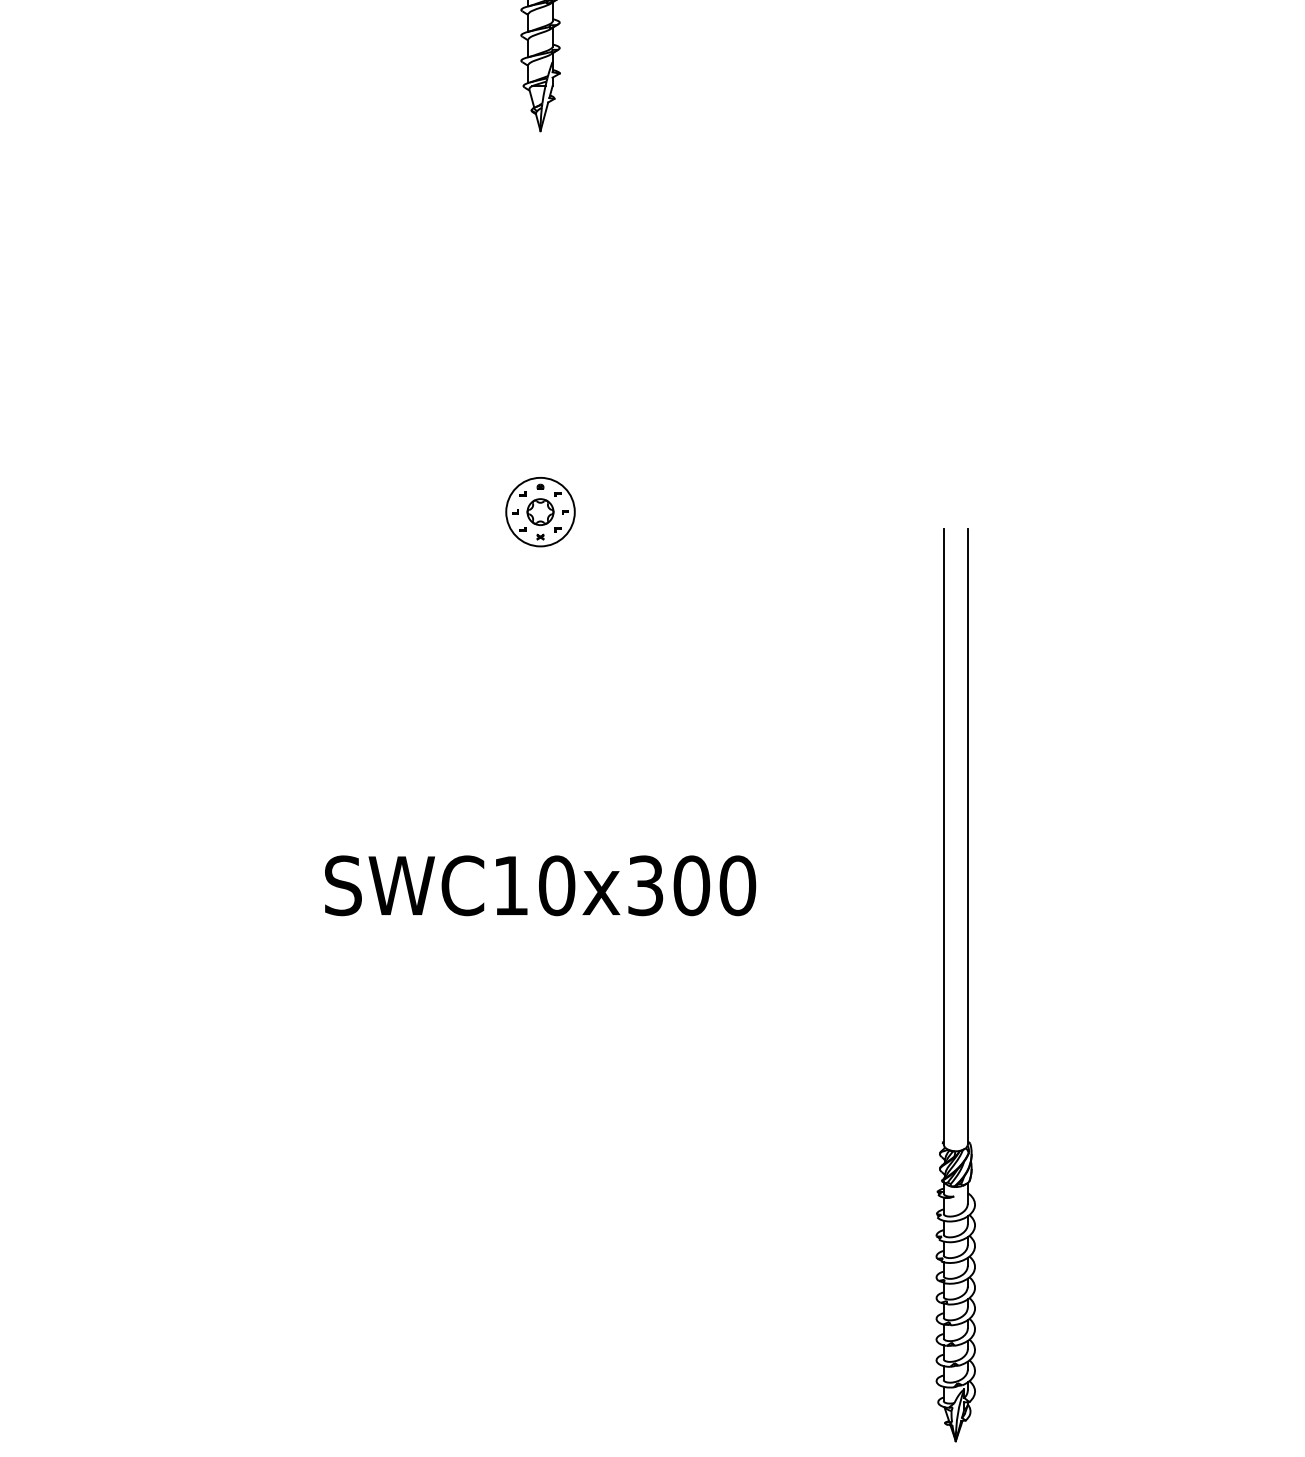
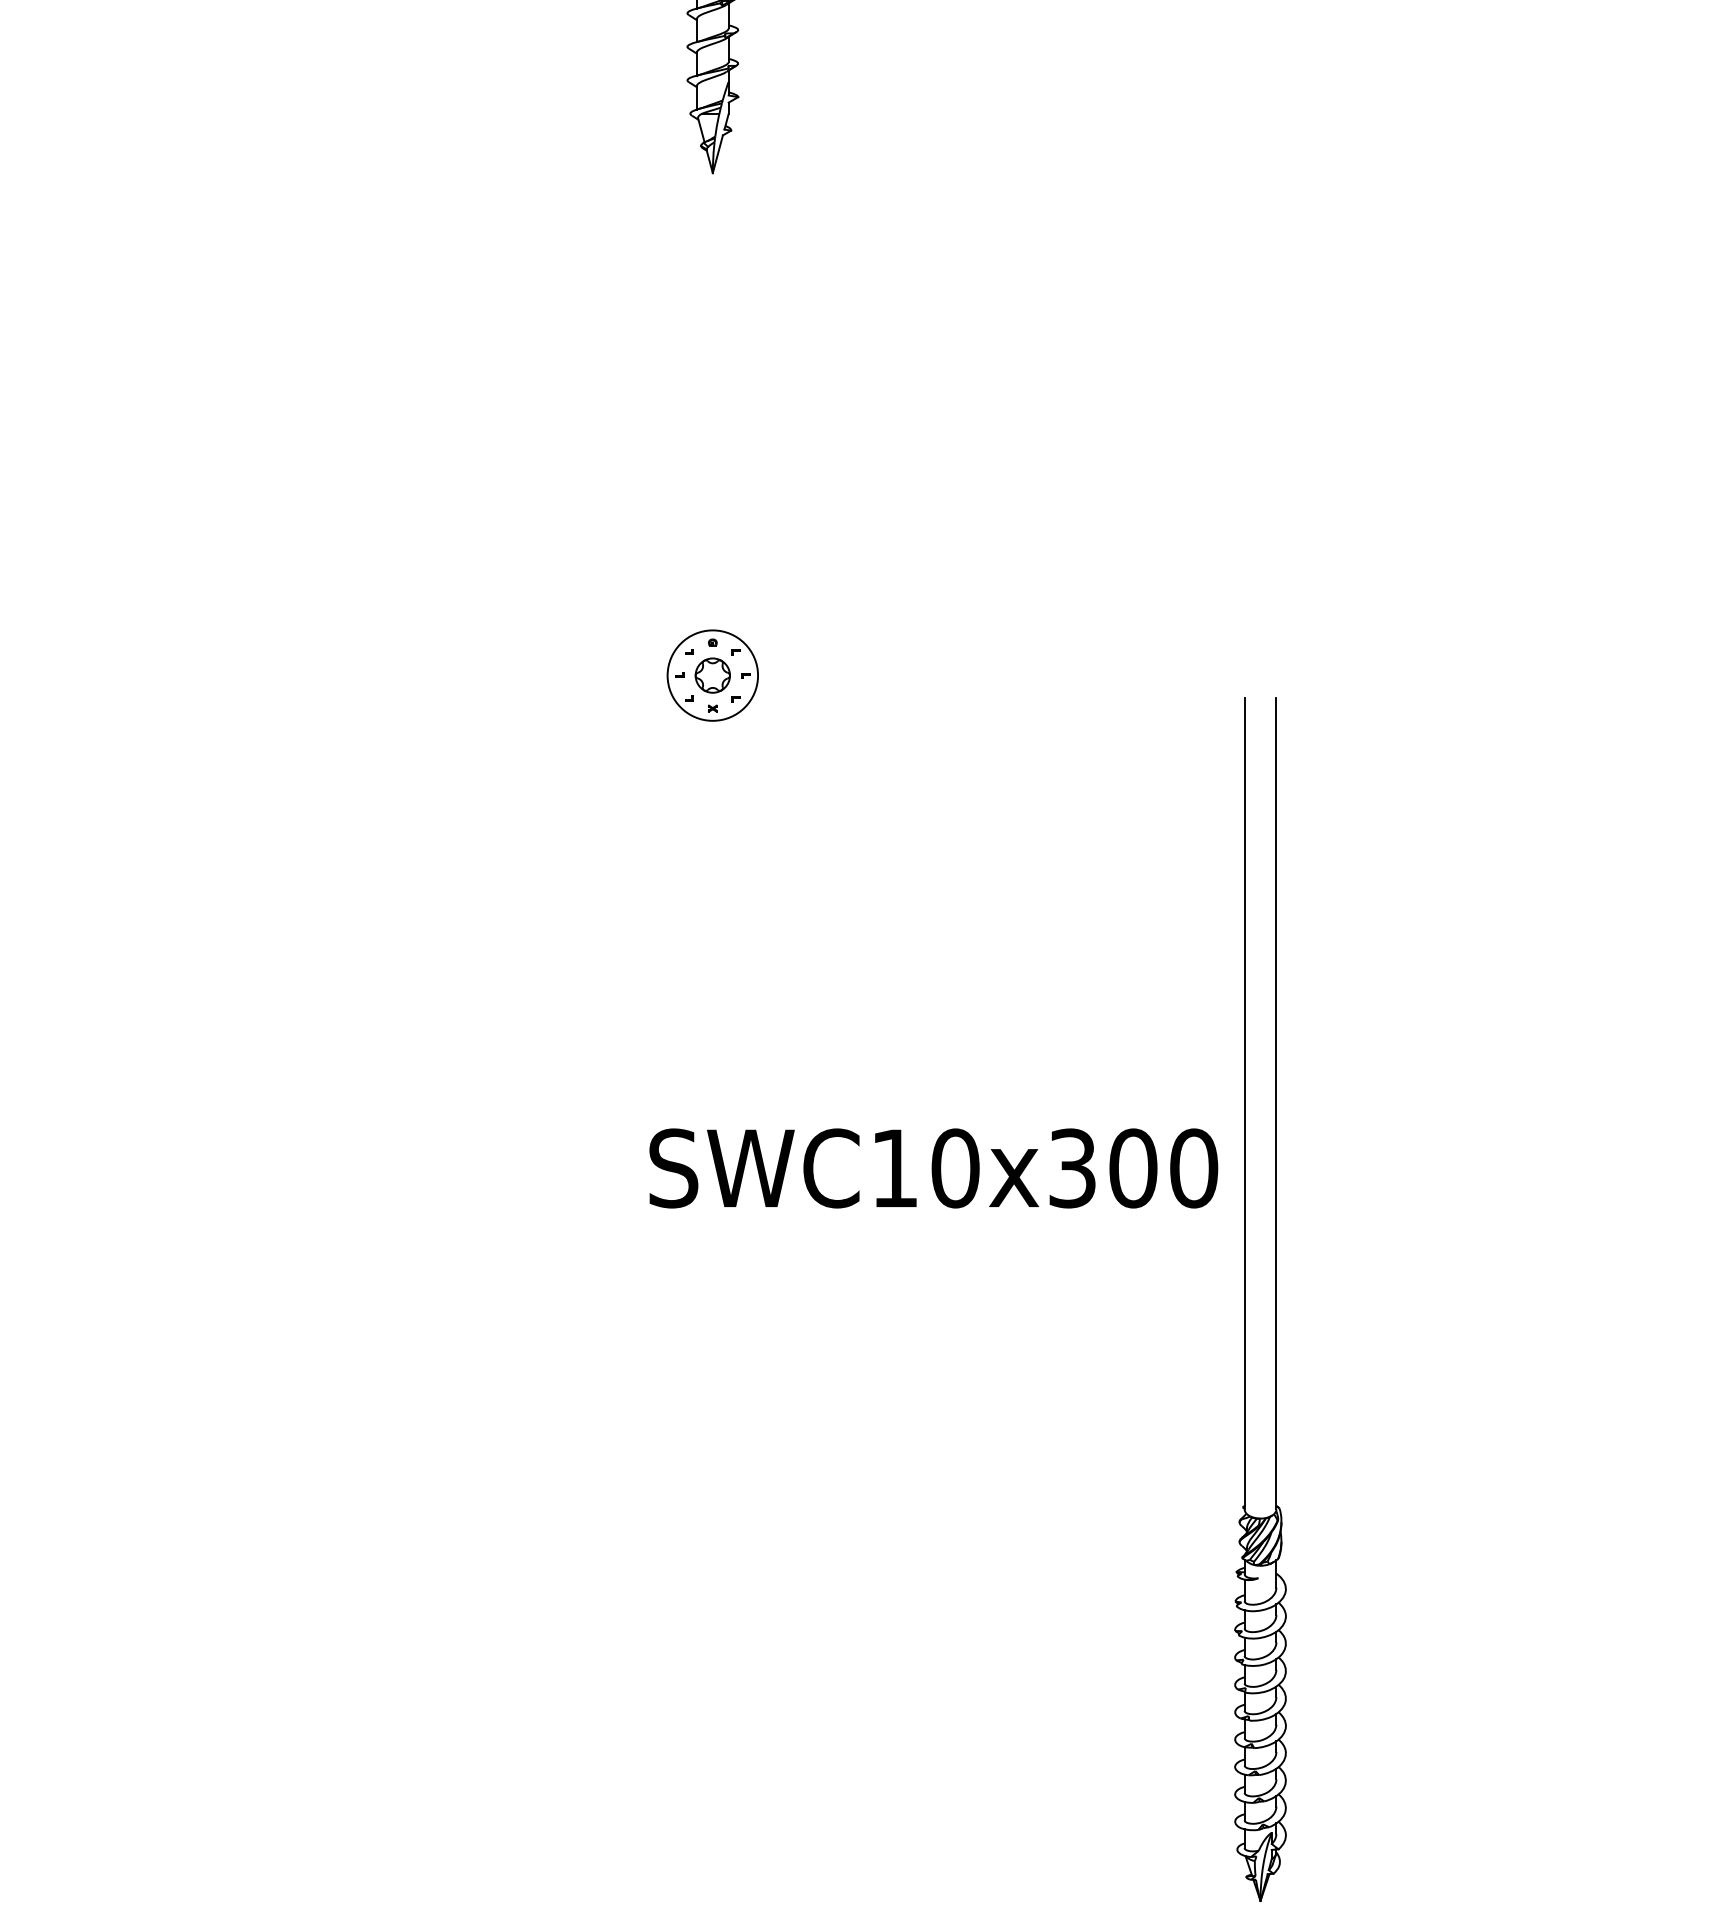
text: (540, 885) -> (933, 1168), moved

